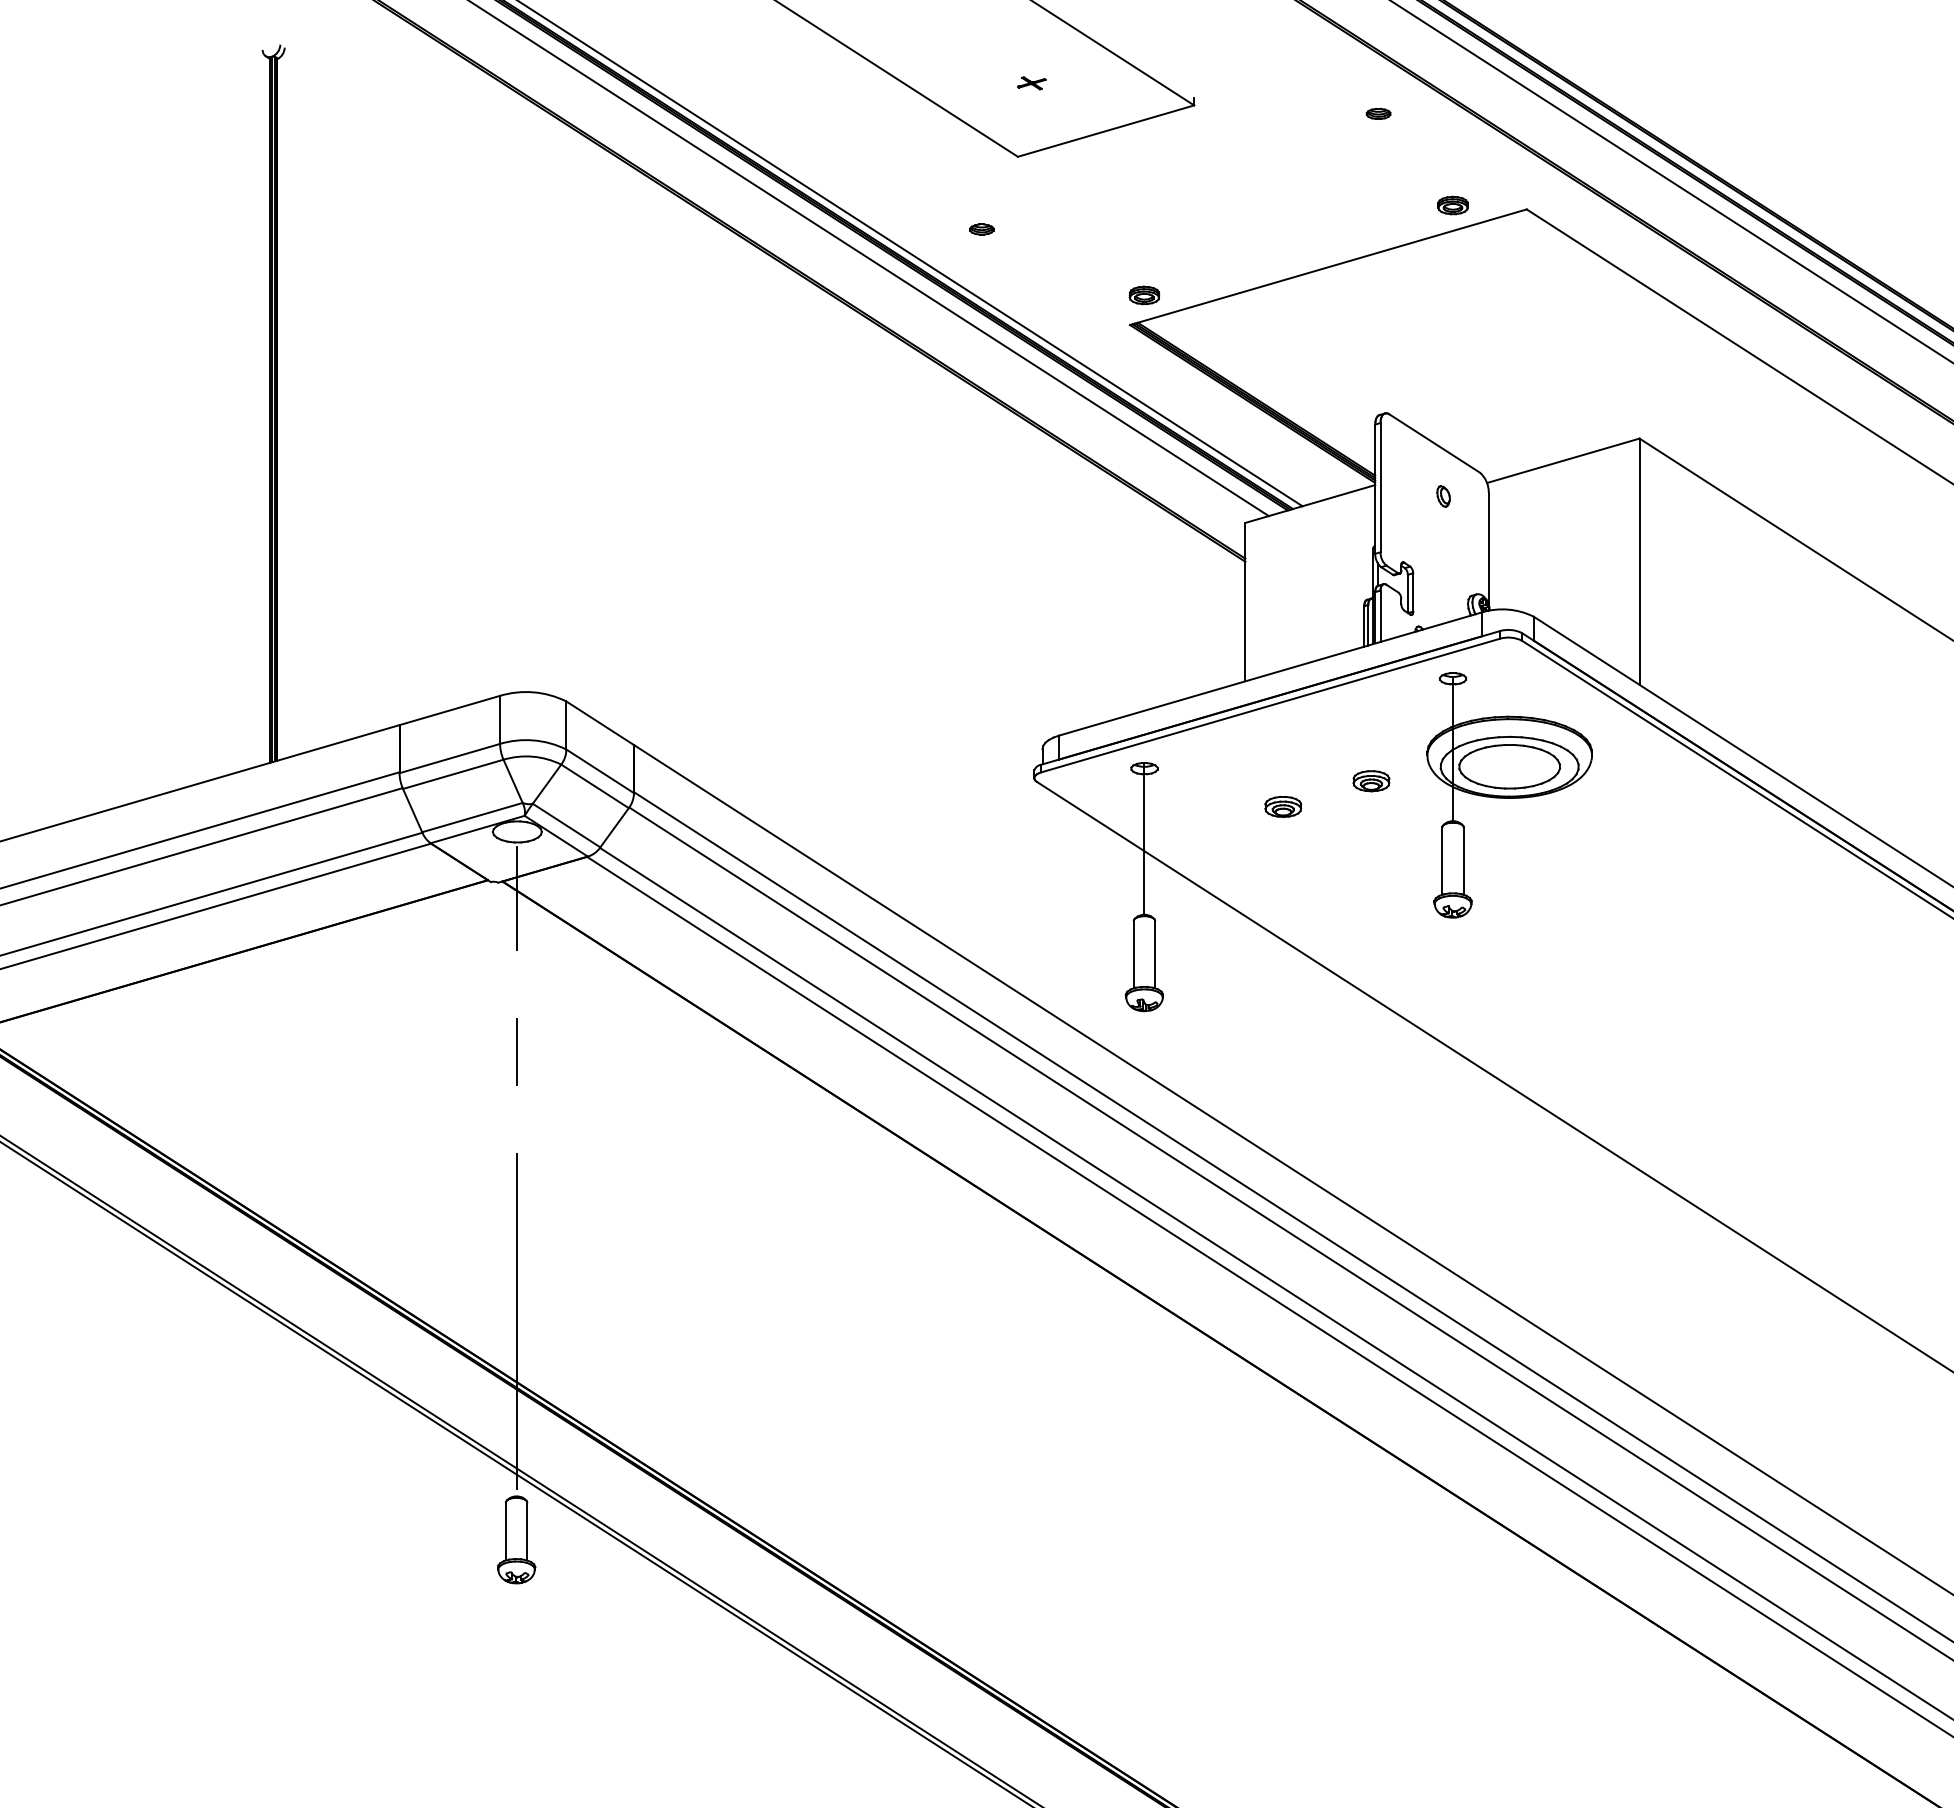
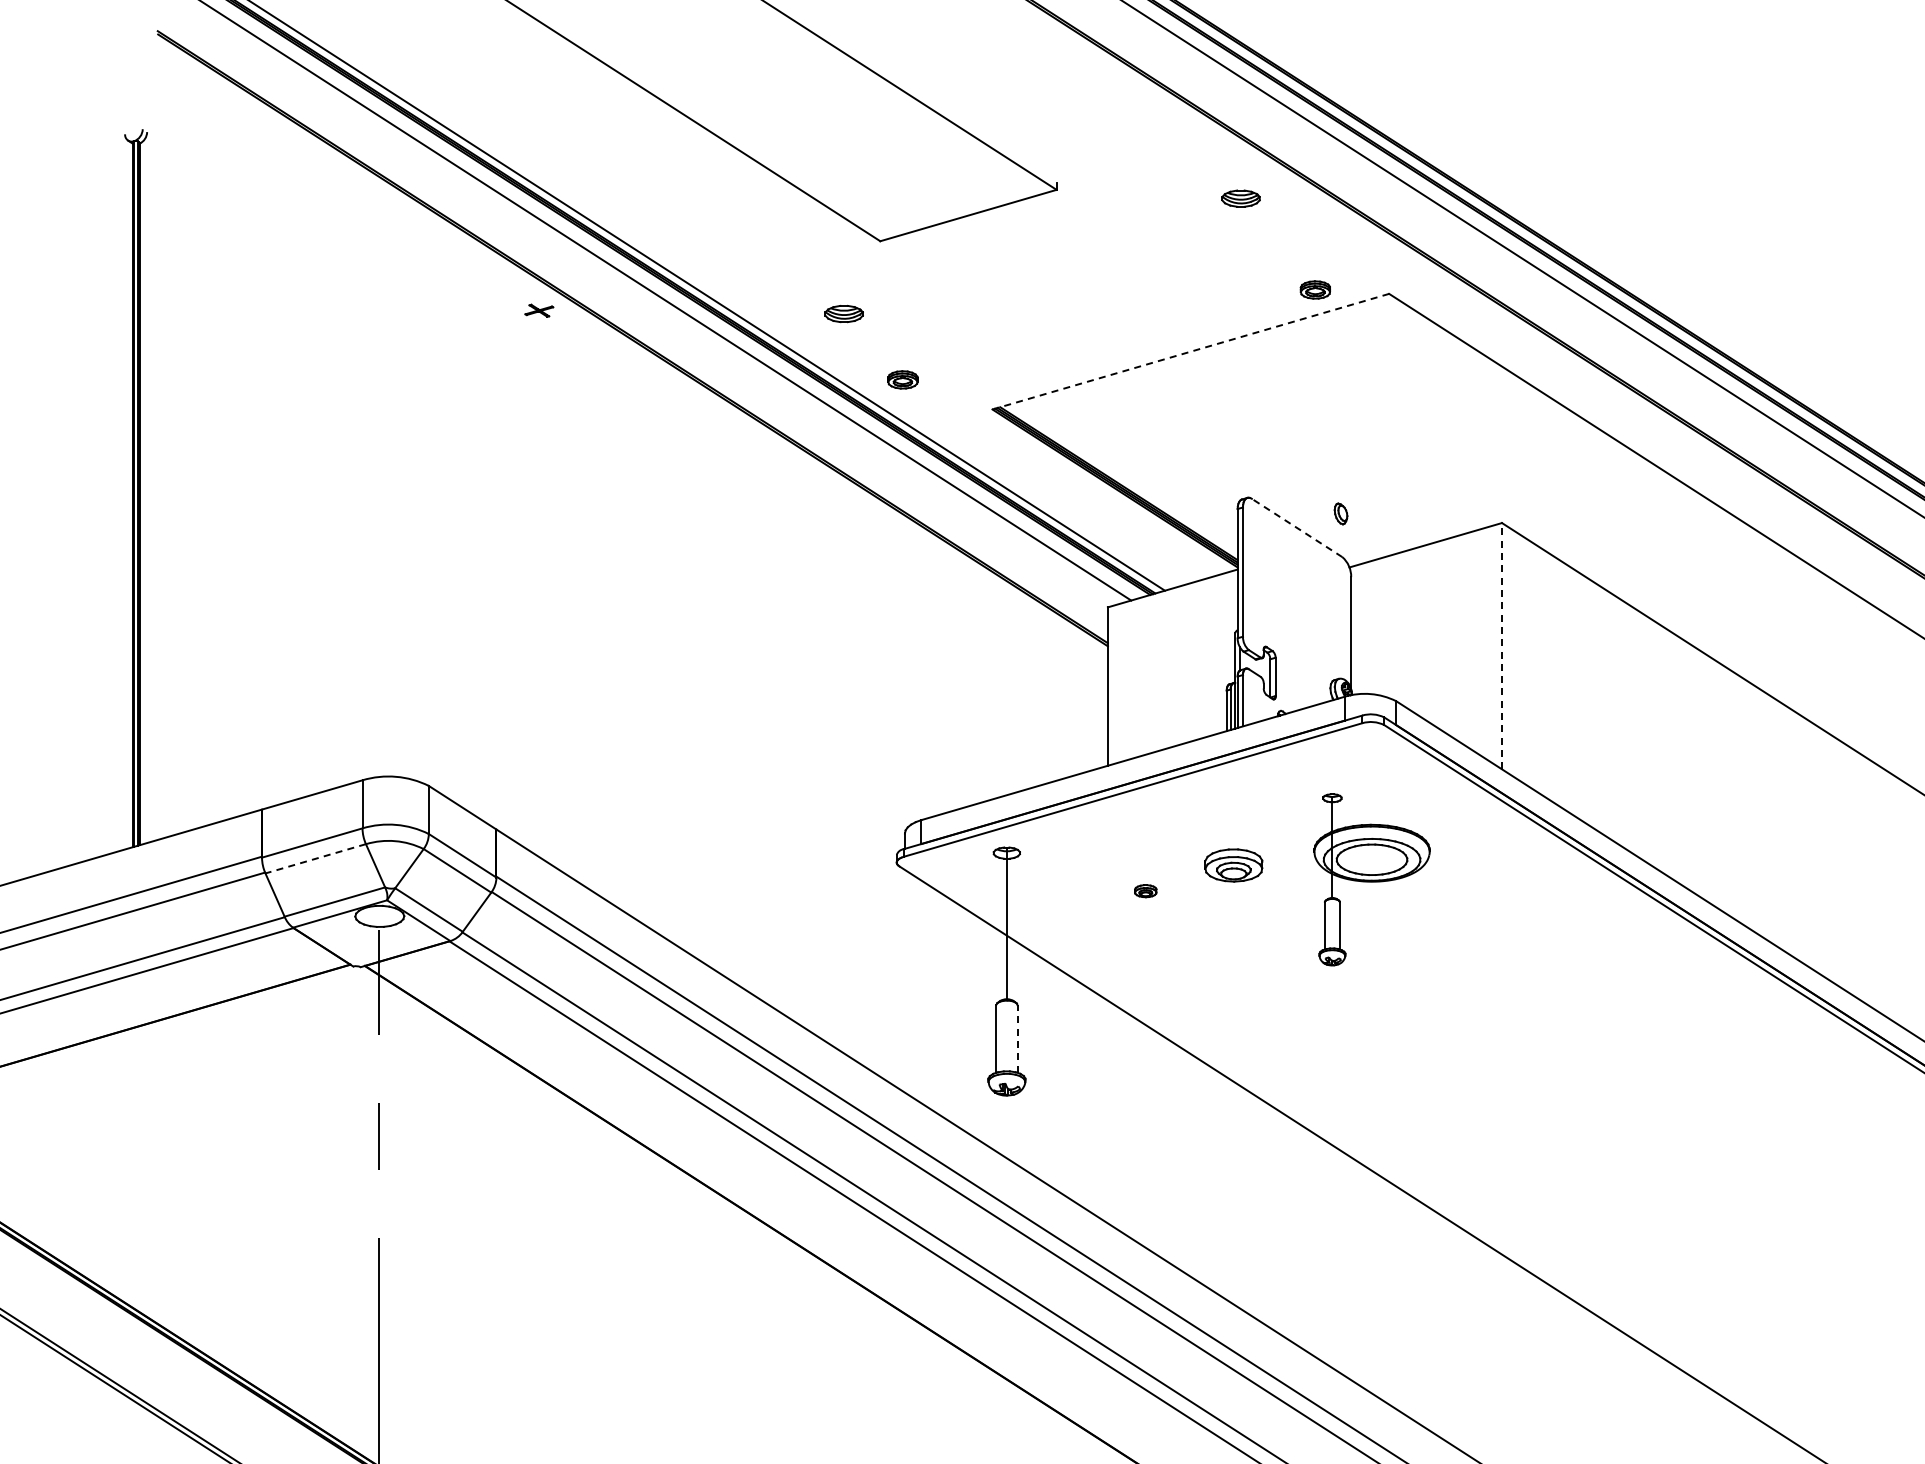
part: (1031, 83) -> (538, 310), moved
part: (1378, 113) -> (1240, 197), size x1.6
part: (981, 229) -> (843, 313), size x1.6
line: (1328, 267) -> (1190, 351), solid -> dashed
part: (1144, 295) -> (902, 379), moved
line: (1434, 443) -> (1296, 527), solid -> dashed
part: (1443, 496) -> (1340, 513), moved
line: (1639, 561) -> (1501, 645), solid -> dashed
line: (452, 774) -> (314, 858), solid -> dashed
part: (1371, 781) -> (1233, 865), size x1.6
part: (1509, 795) -> (1371, 879), size x0.7
part: (1283, 806) -> (1145, 890), size x0.6
line: (1155, 954) -> (1017, 1038), solid -> dashed

